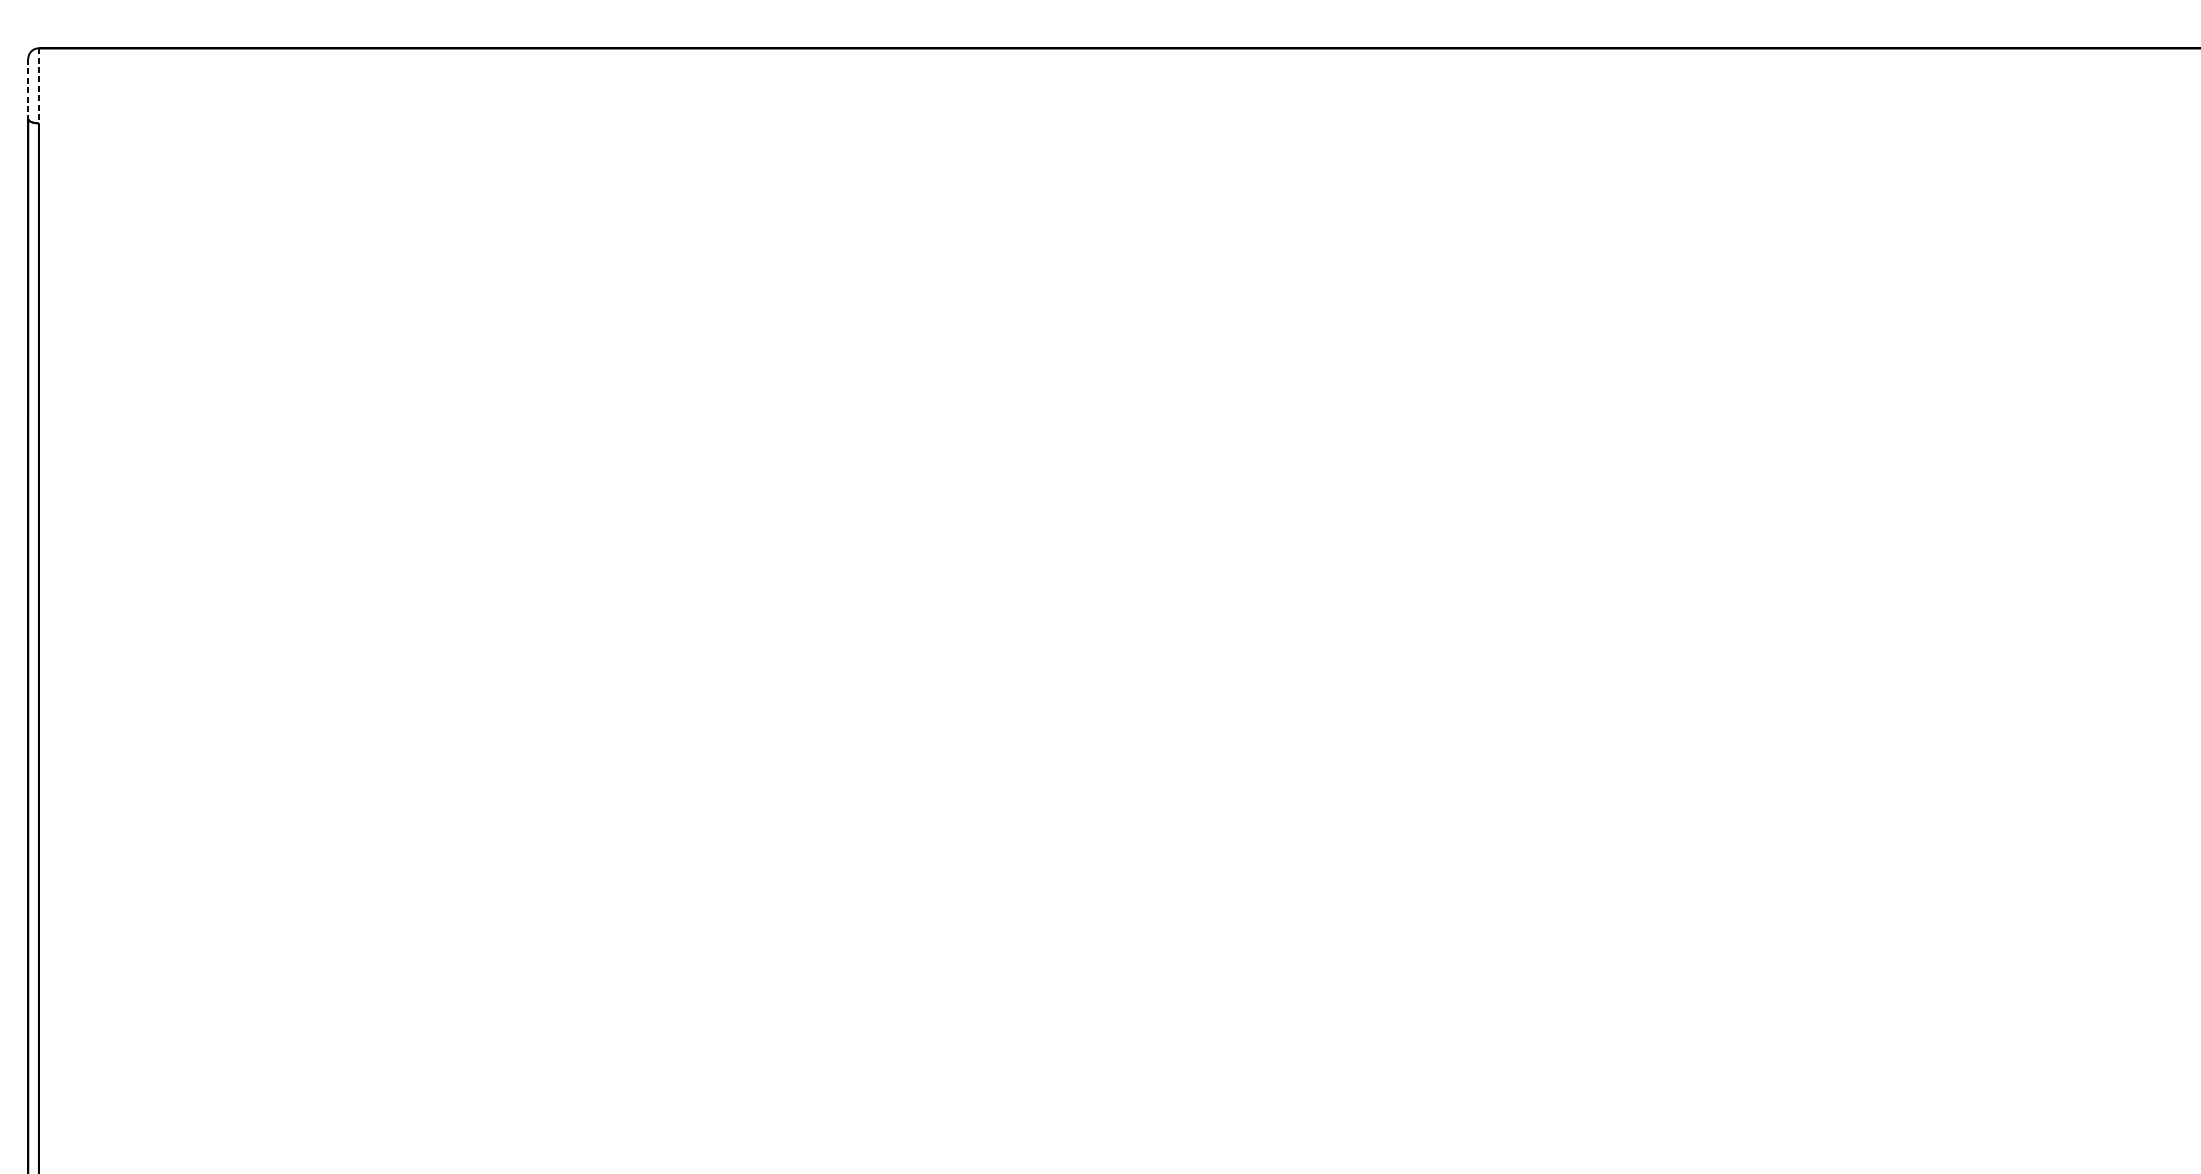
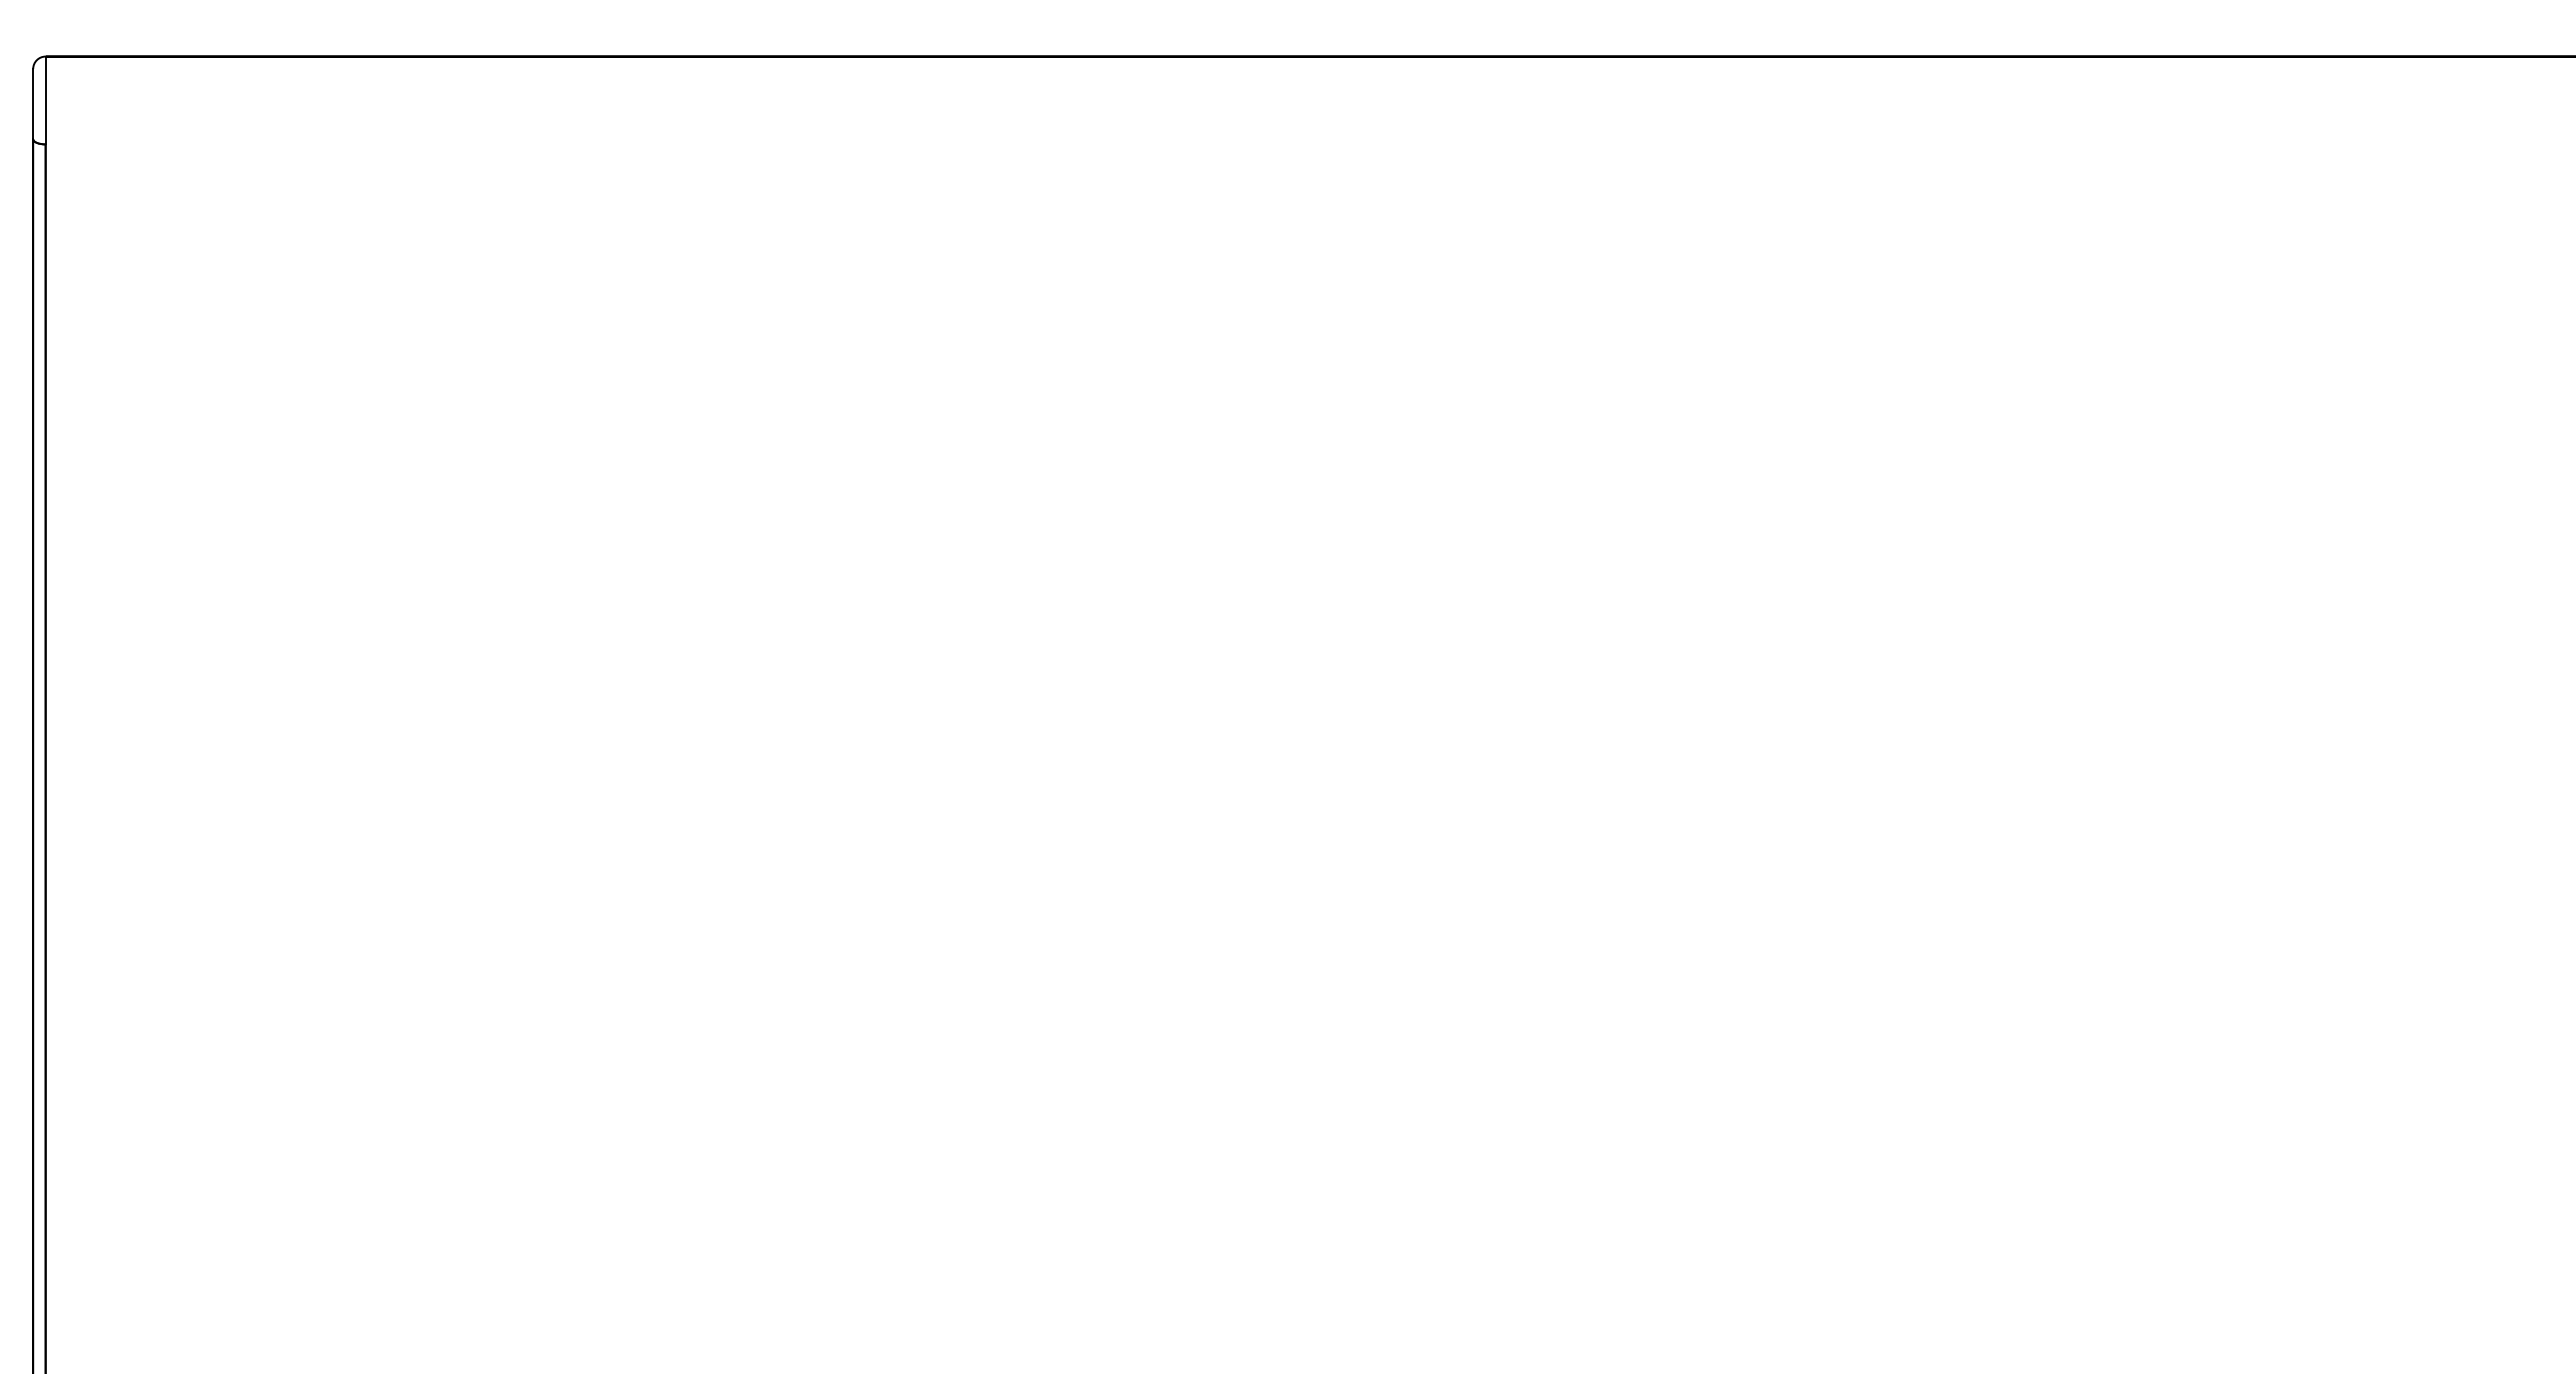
line: (38, 85) -> (45, 100), dashed -> solid
line: (28, 89) -> (33, 104), dashed -> solid

